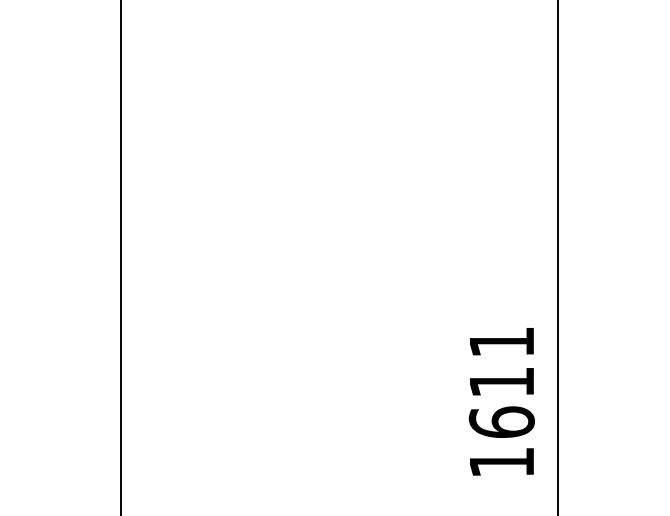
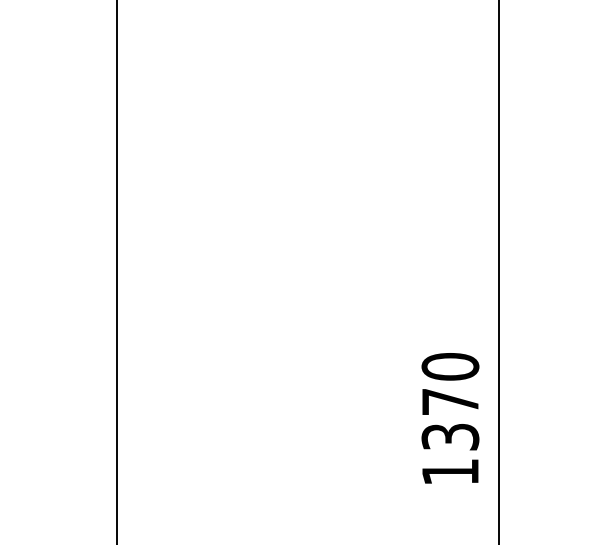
text: (501, 381) -> (450, 401), 1611 -> 1370

